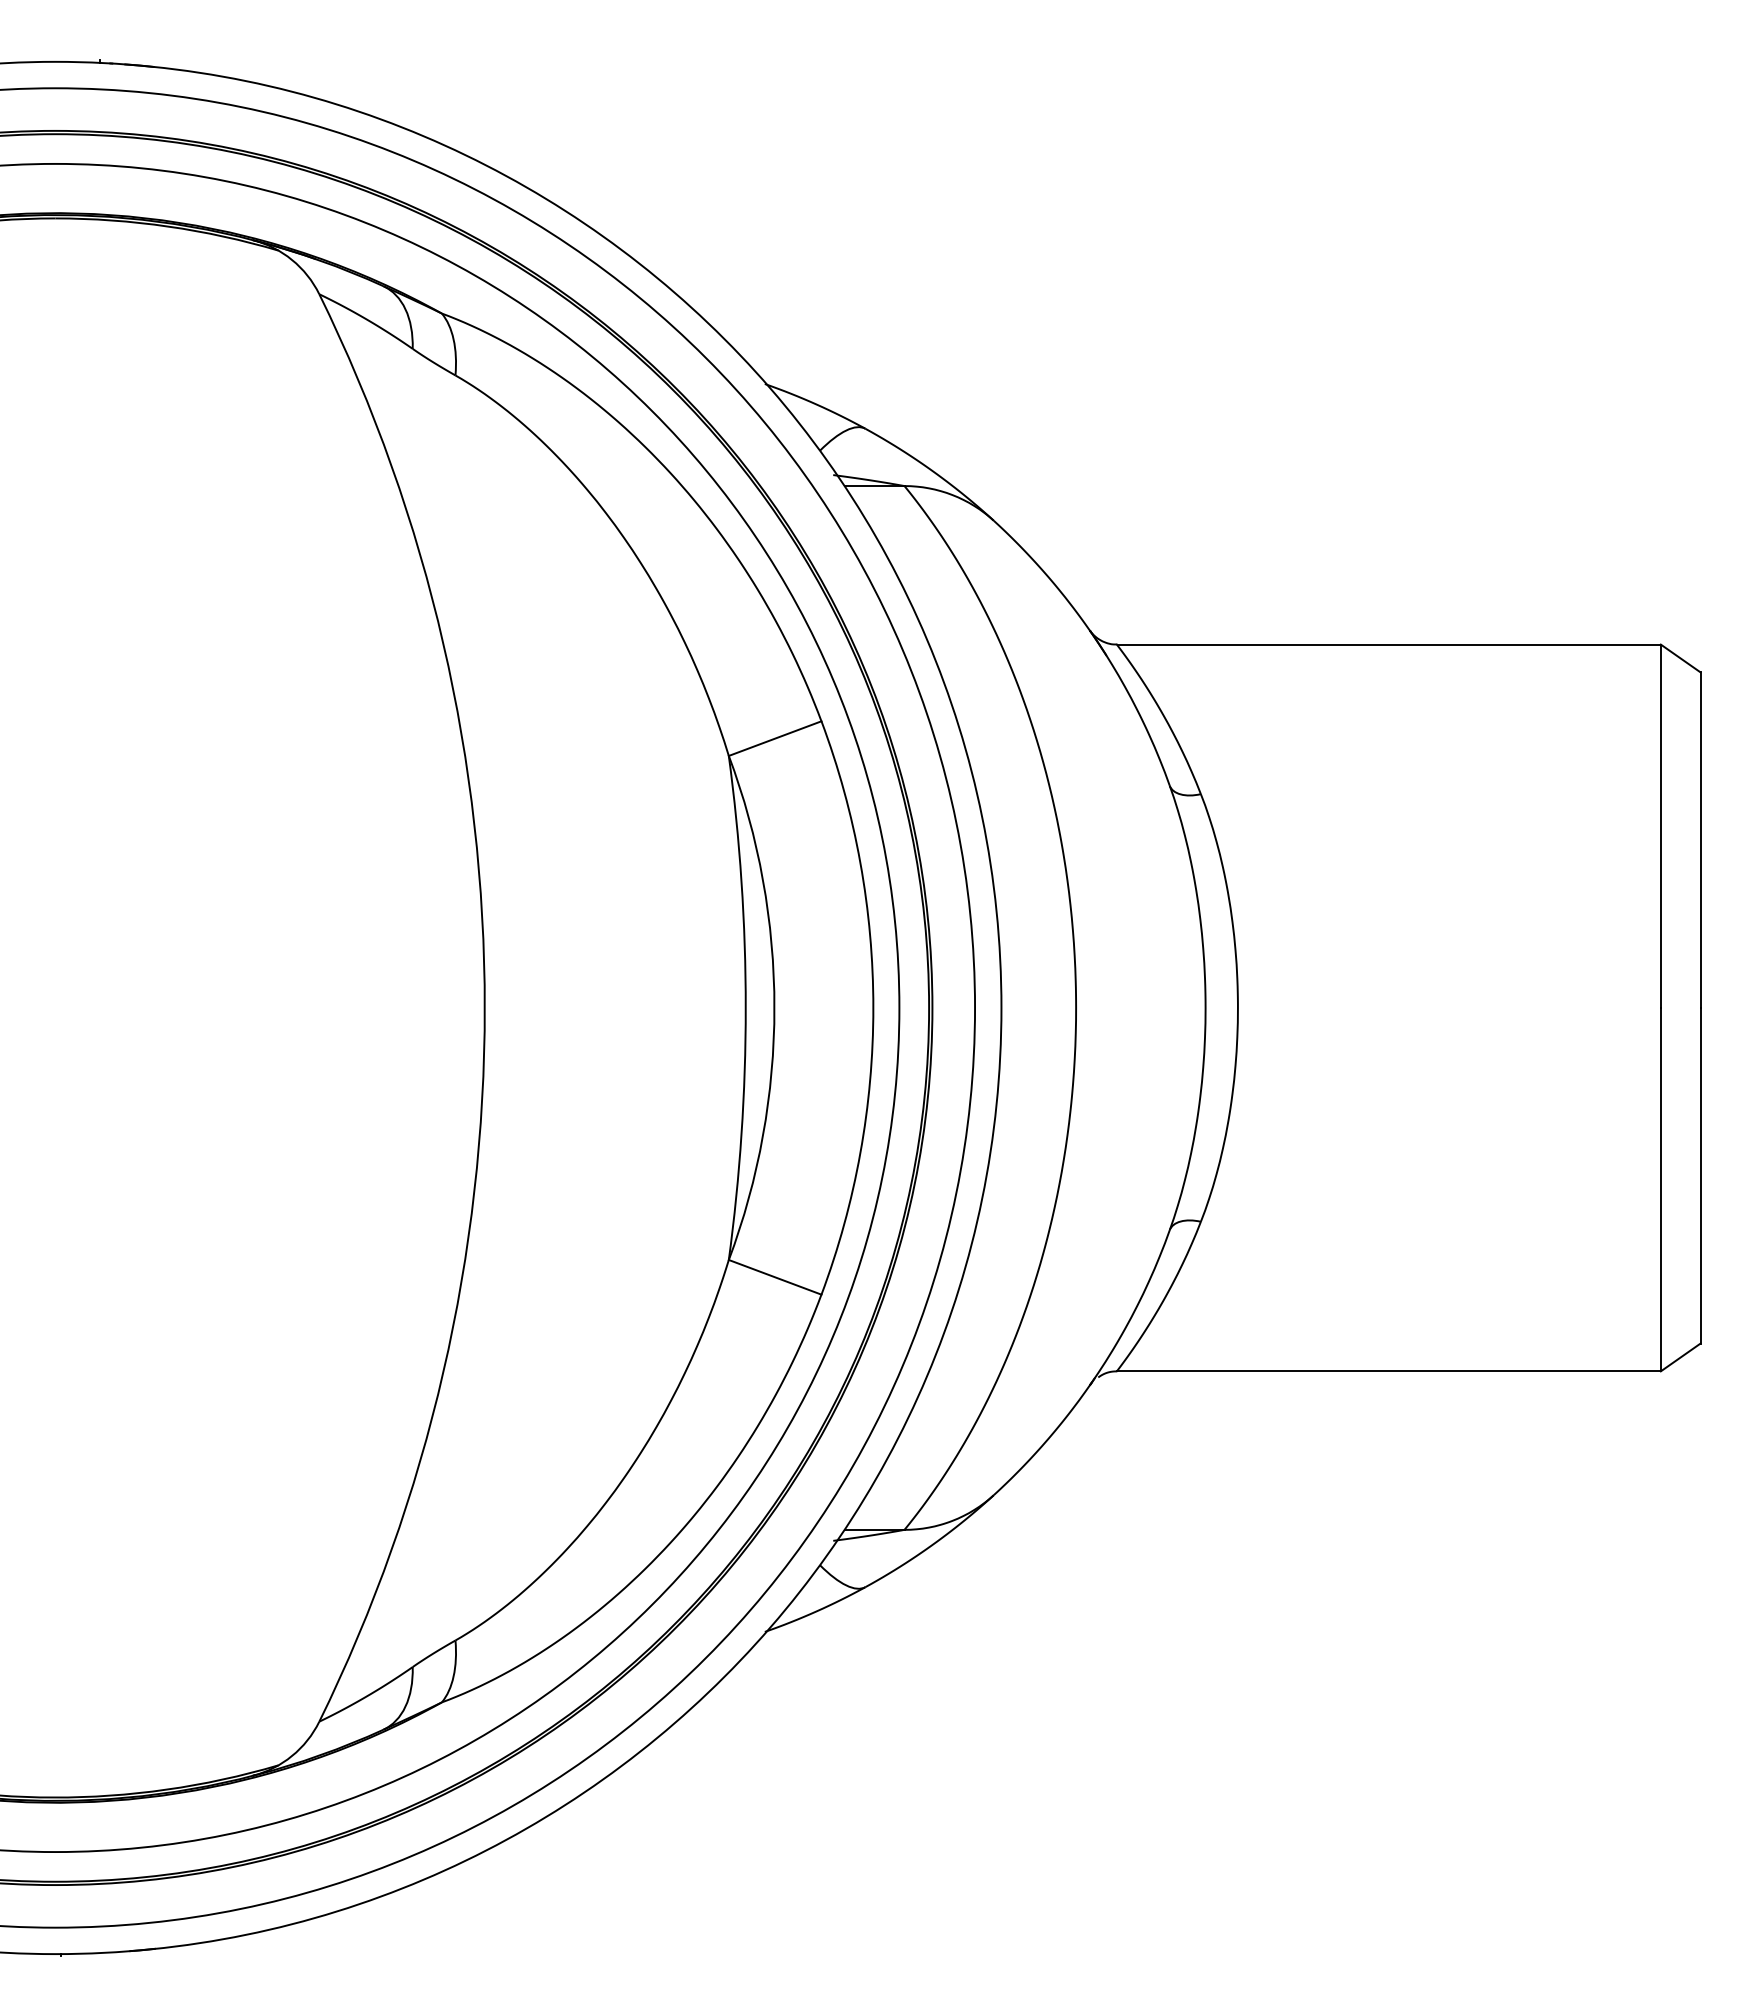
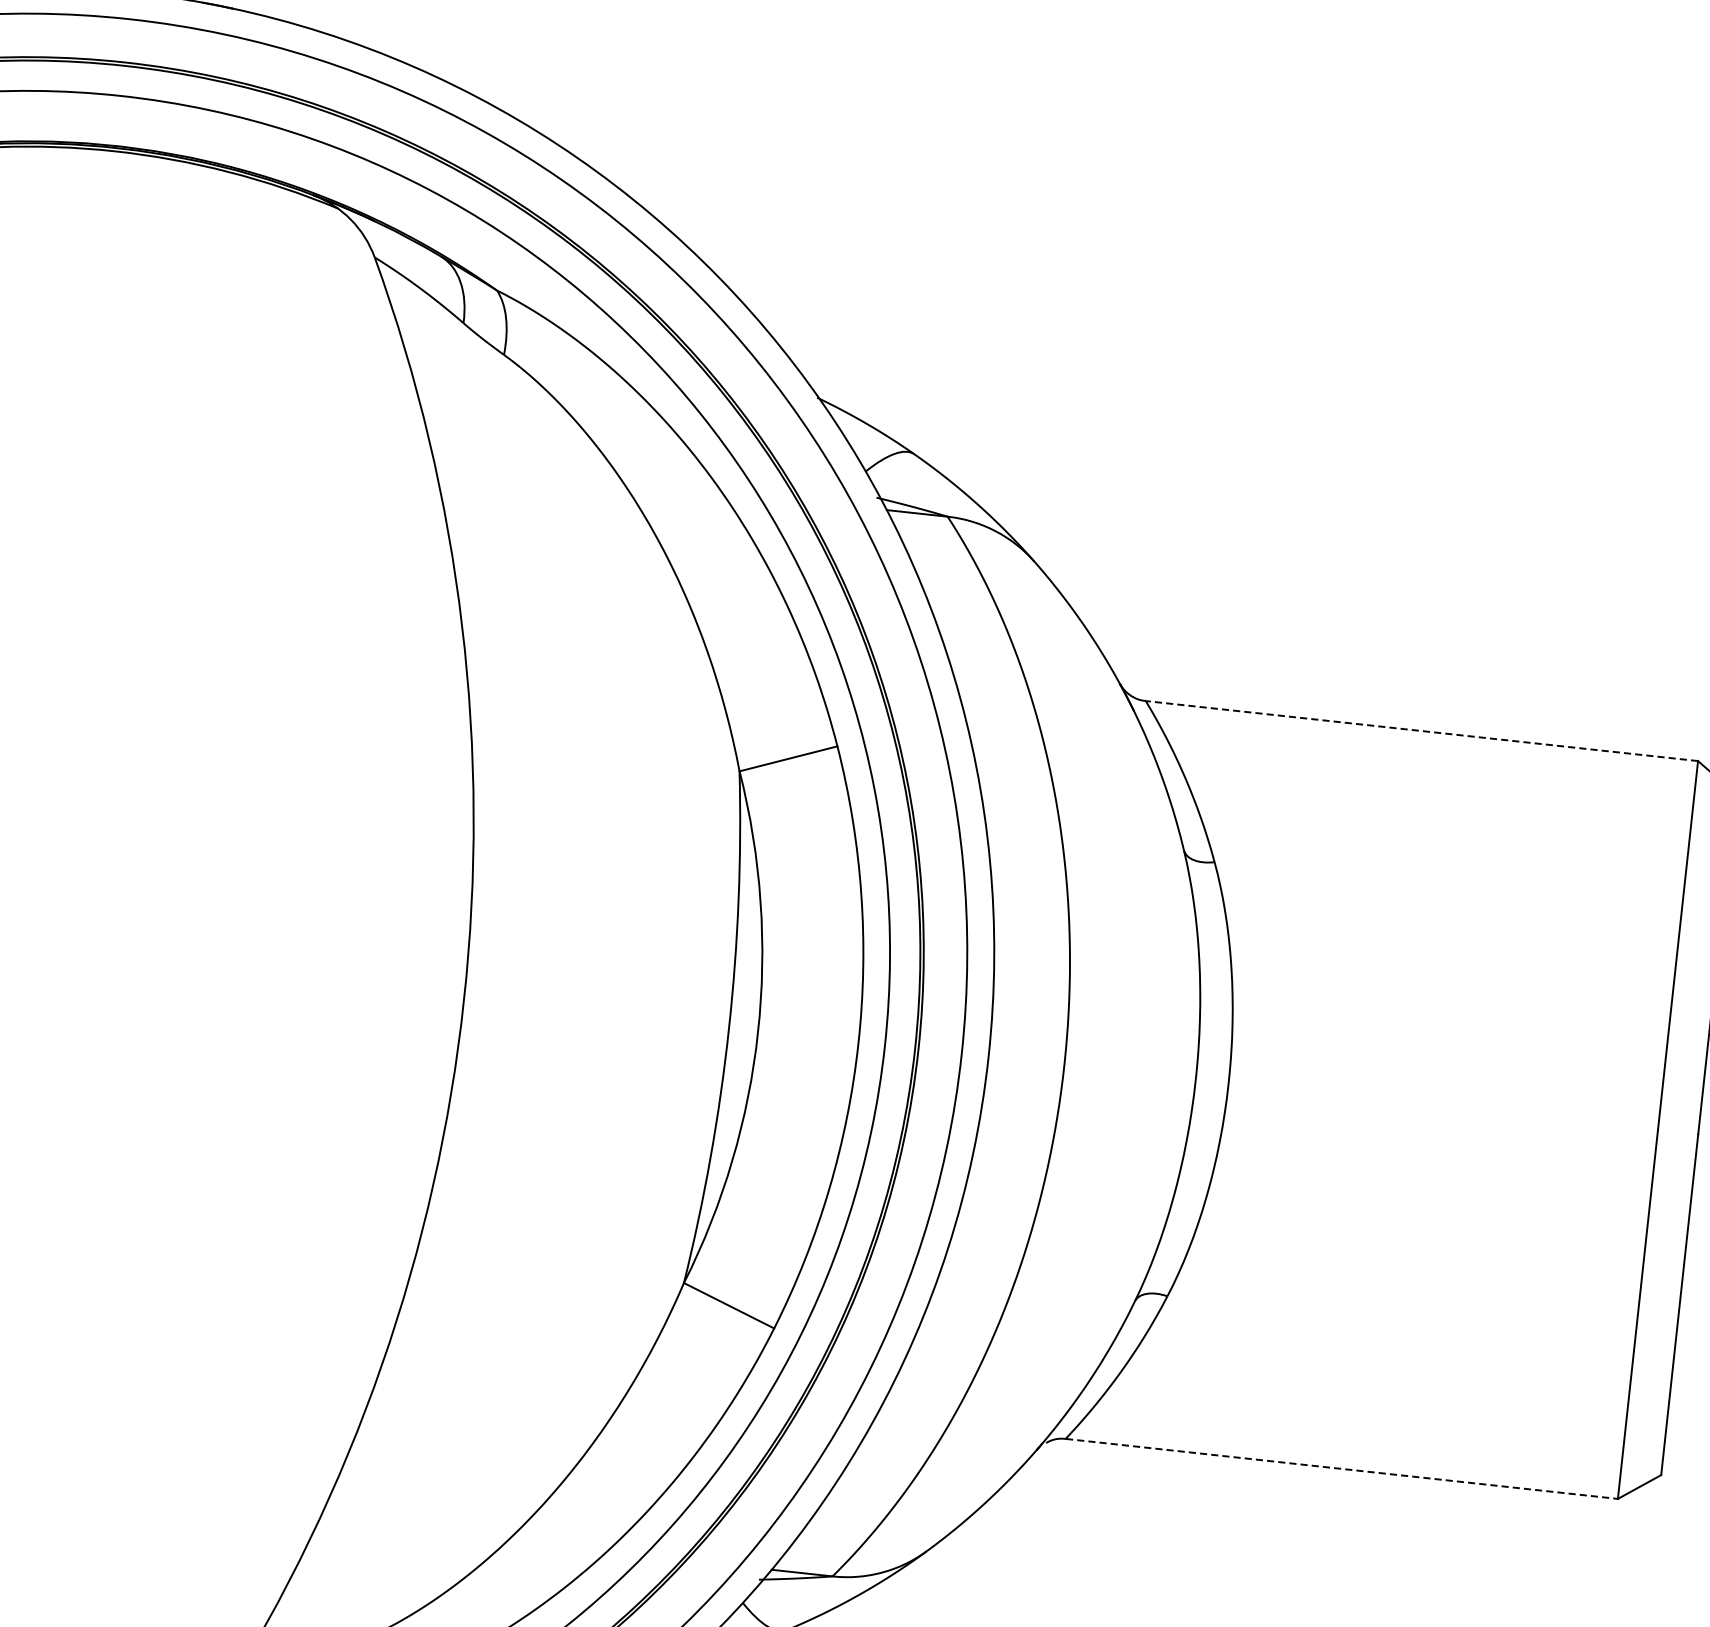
line: (1389, 644) -> (1422, 731), solid -> dashed
line: (1389, 1371) -> (1342, 1469), solid -> dashed

